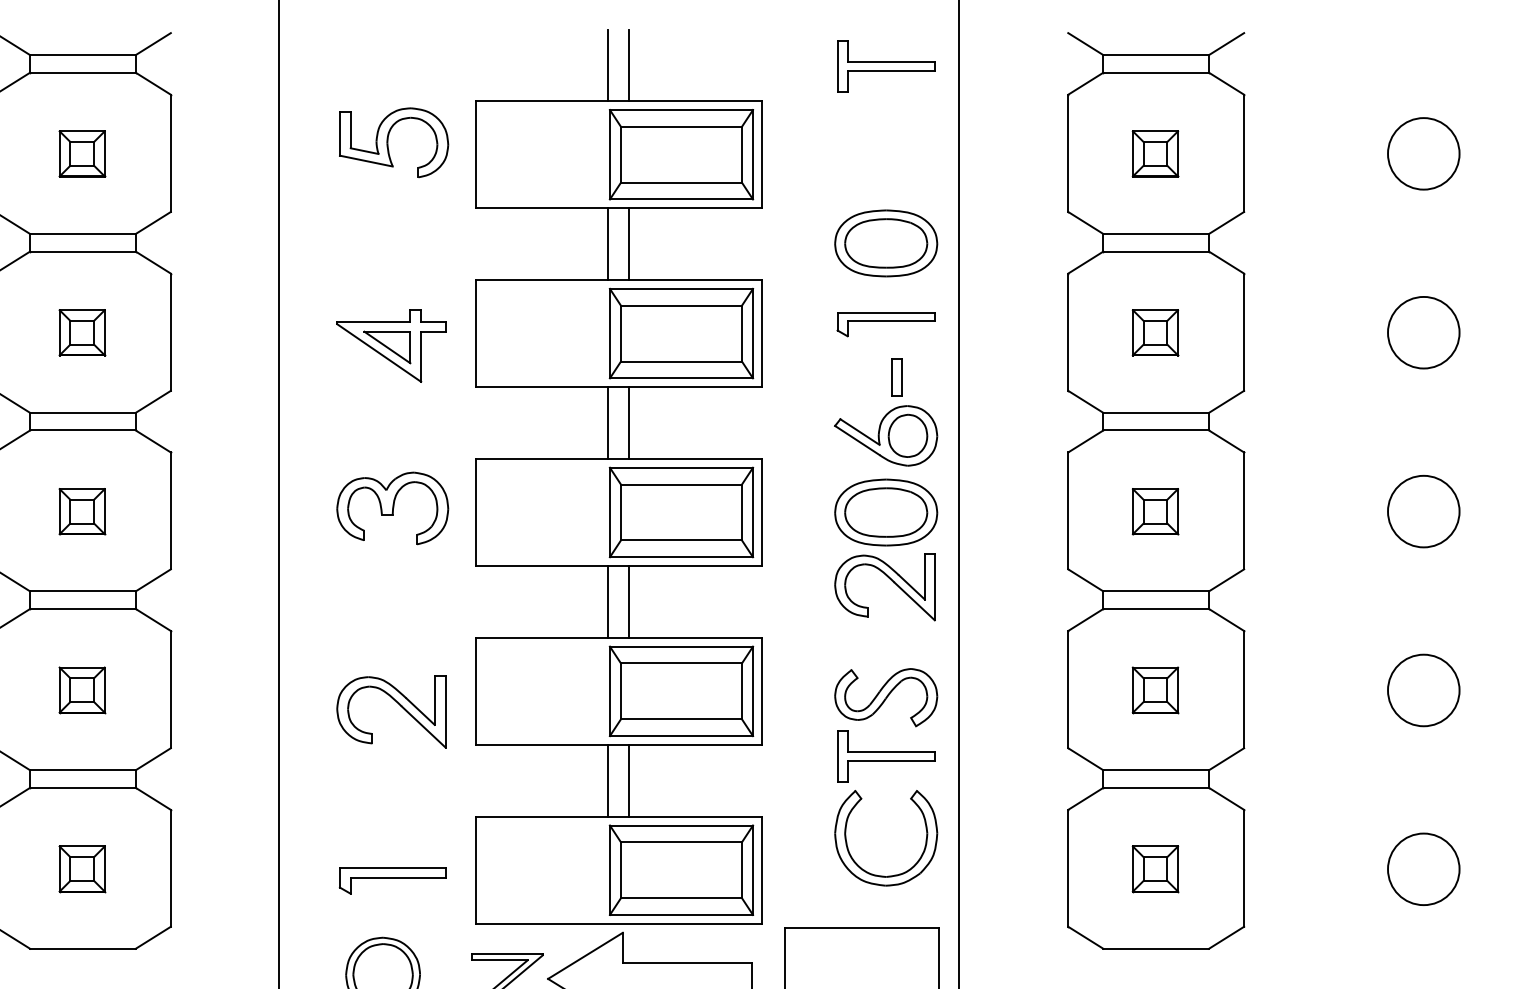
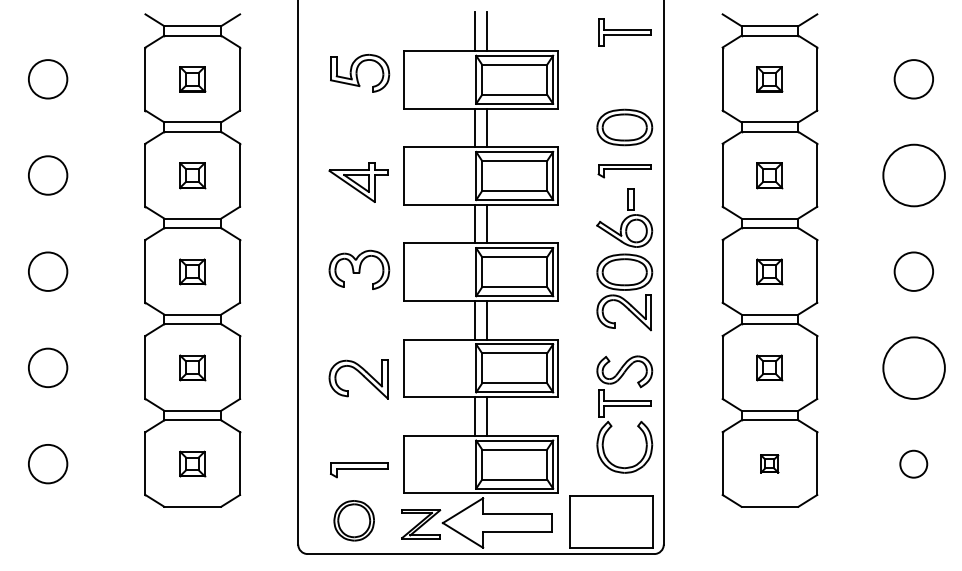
circle: (1423, 332) -> (913, 175), size x1.6
circle: (1423, 689) -> (913, 367), size x1.6
part: (1155, 868) -> (769, 463), size x0.7
circle: (1423, 870) -> (913, 464), size x0.7

